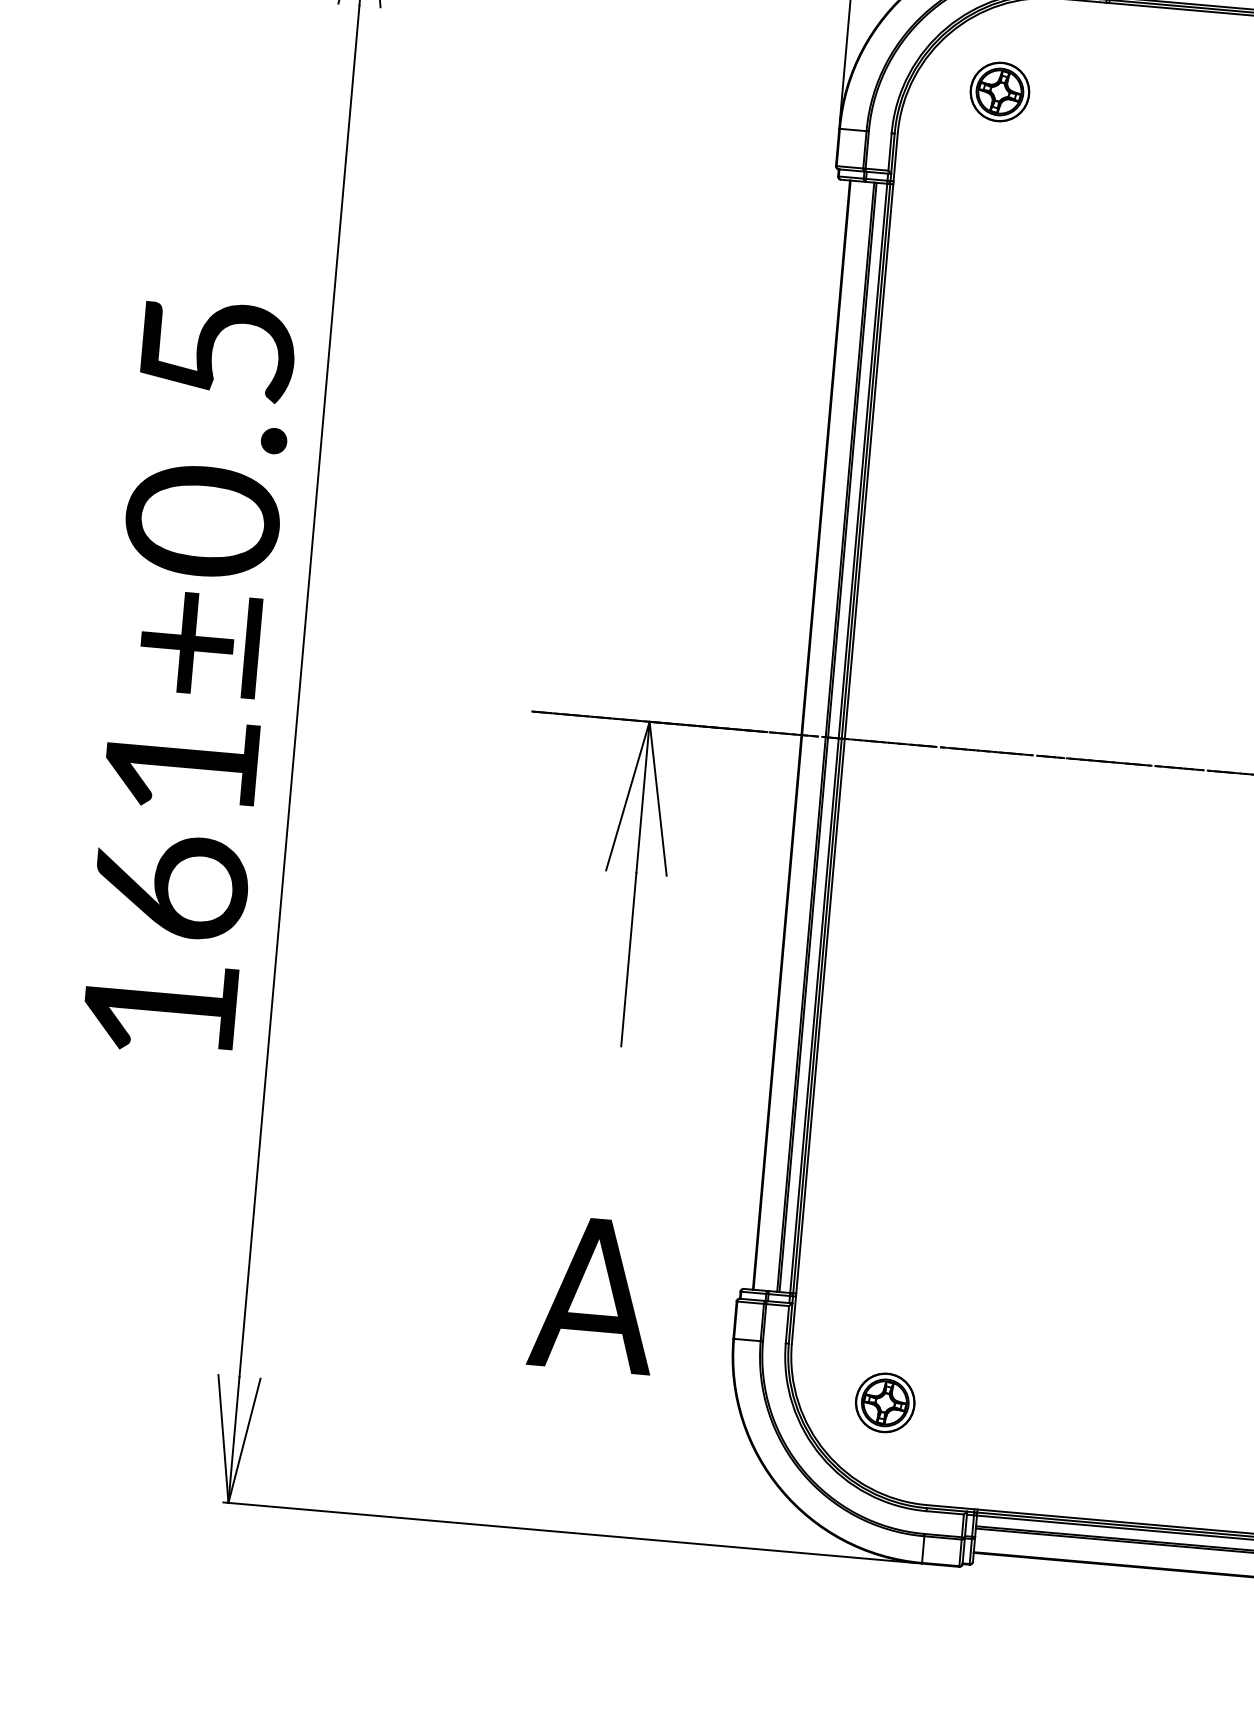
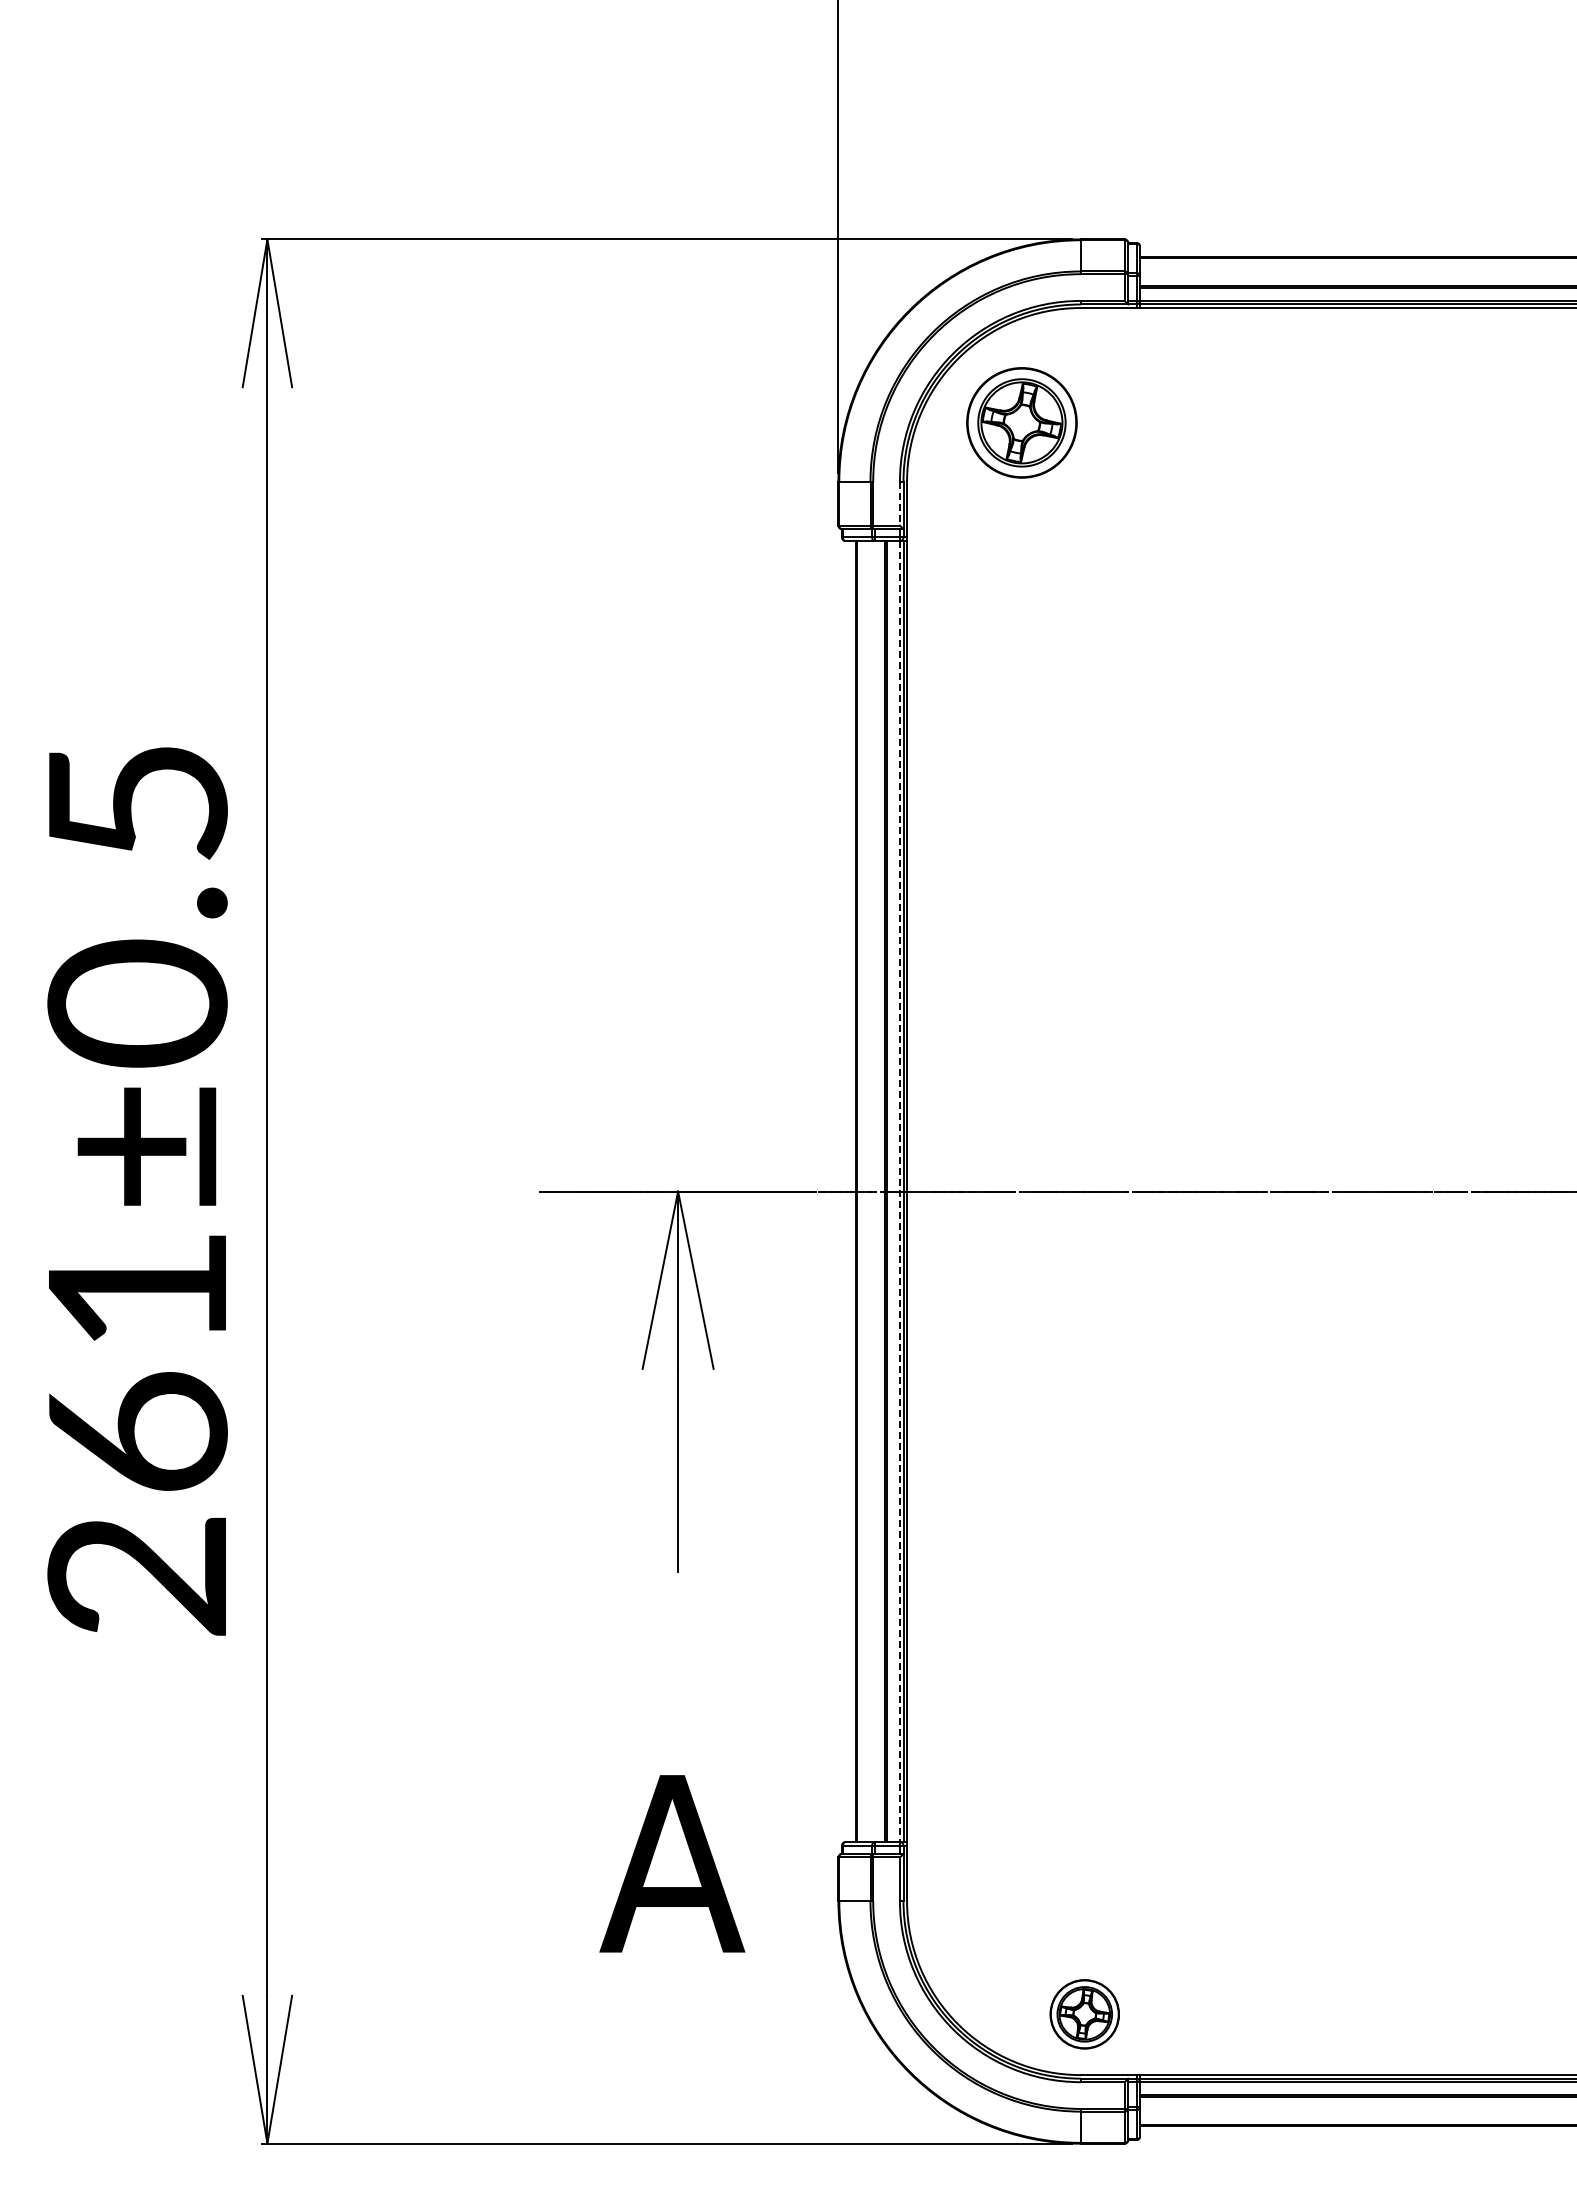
part: (999, 91) -> (1021, 422), size x1.6
line: (889, 151) -> (899, 503), solid -> dashed
line: (838, 738) -> (899, 1191), solid -> dashed
text: (159, 1009) -> (136, 1576), 161±0.5 -> 261±0.5
part: (885, 1403) -> (1084, 2014), moved

